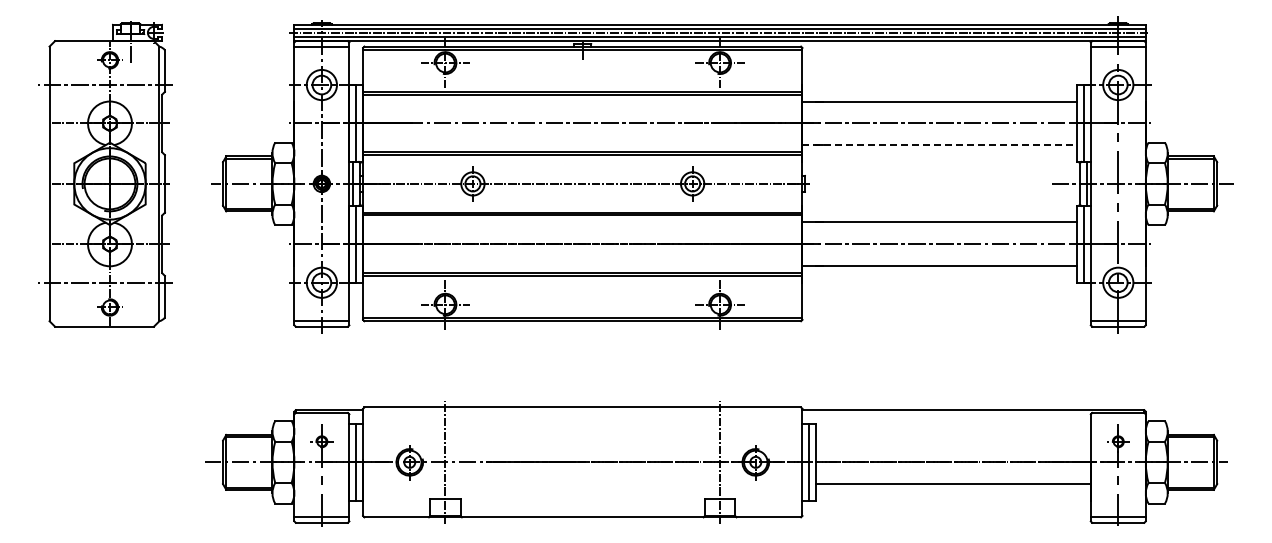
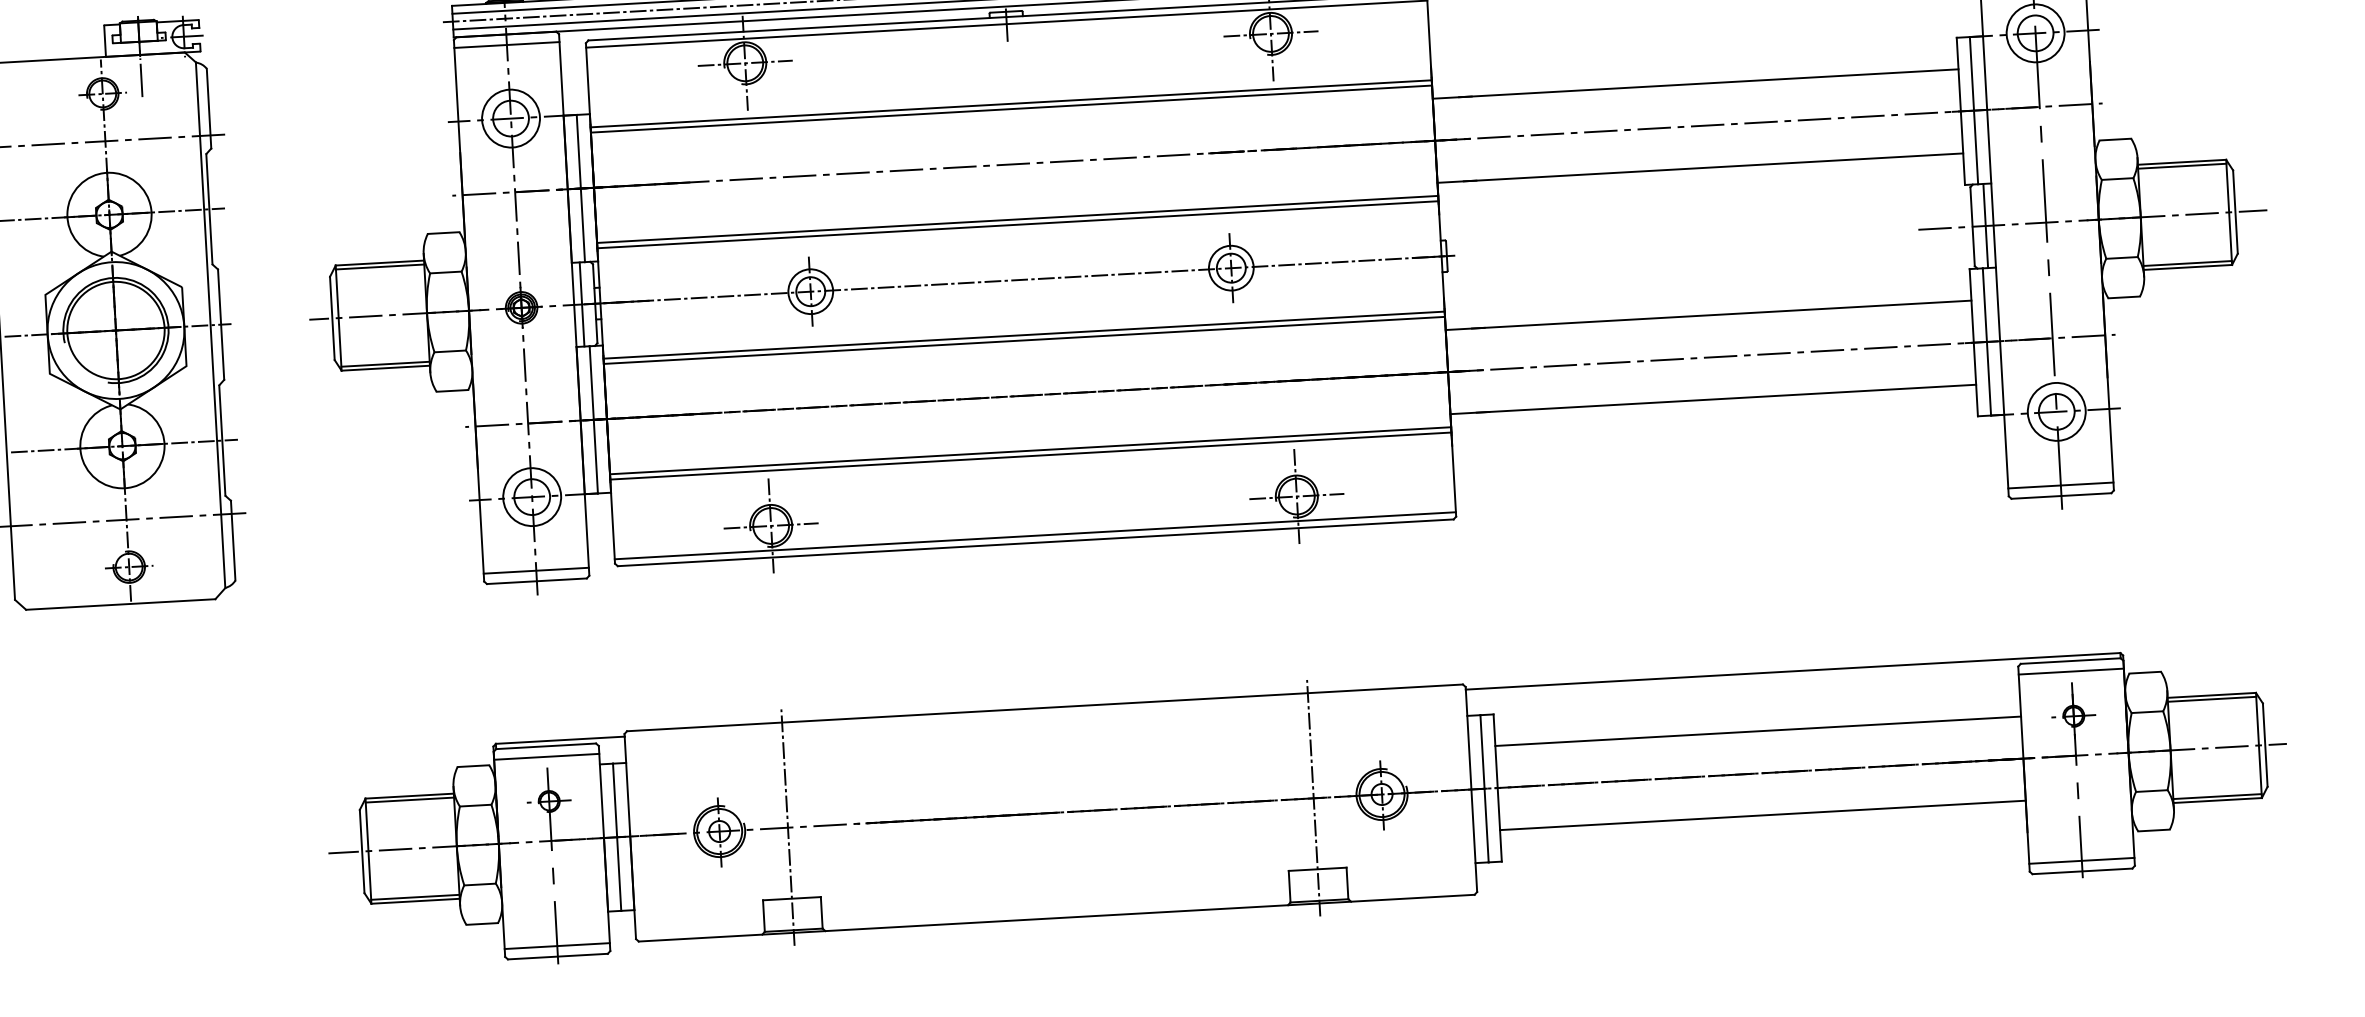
line: (940, 145) -> (1701, 168), dashed -> solid
line: (321, 418) -> (545, 756), added
line: (1117, 418) -> (2069, 671), added
line: (953, 440) -> (1758, 731), added

